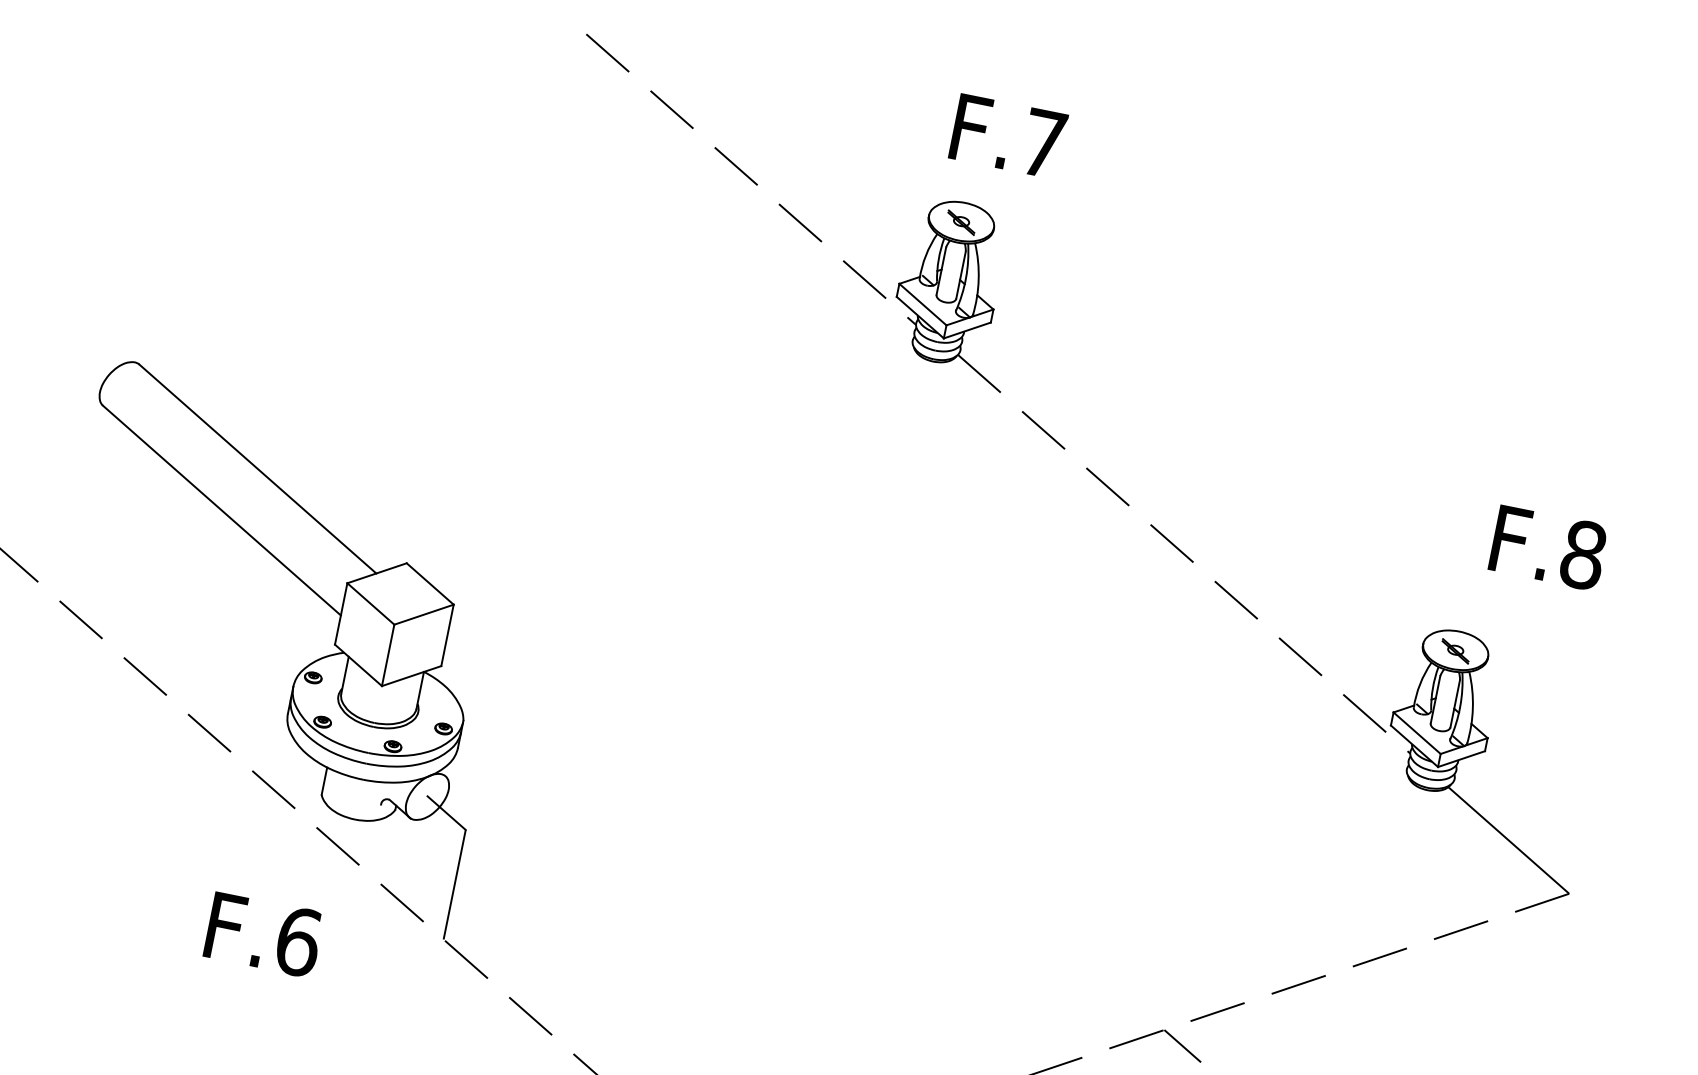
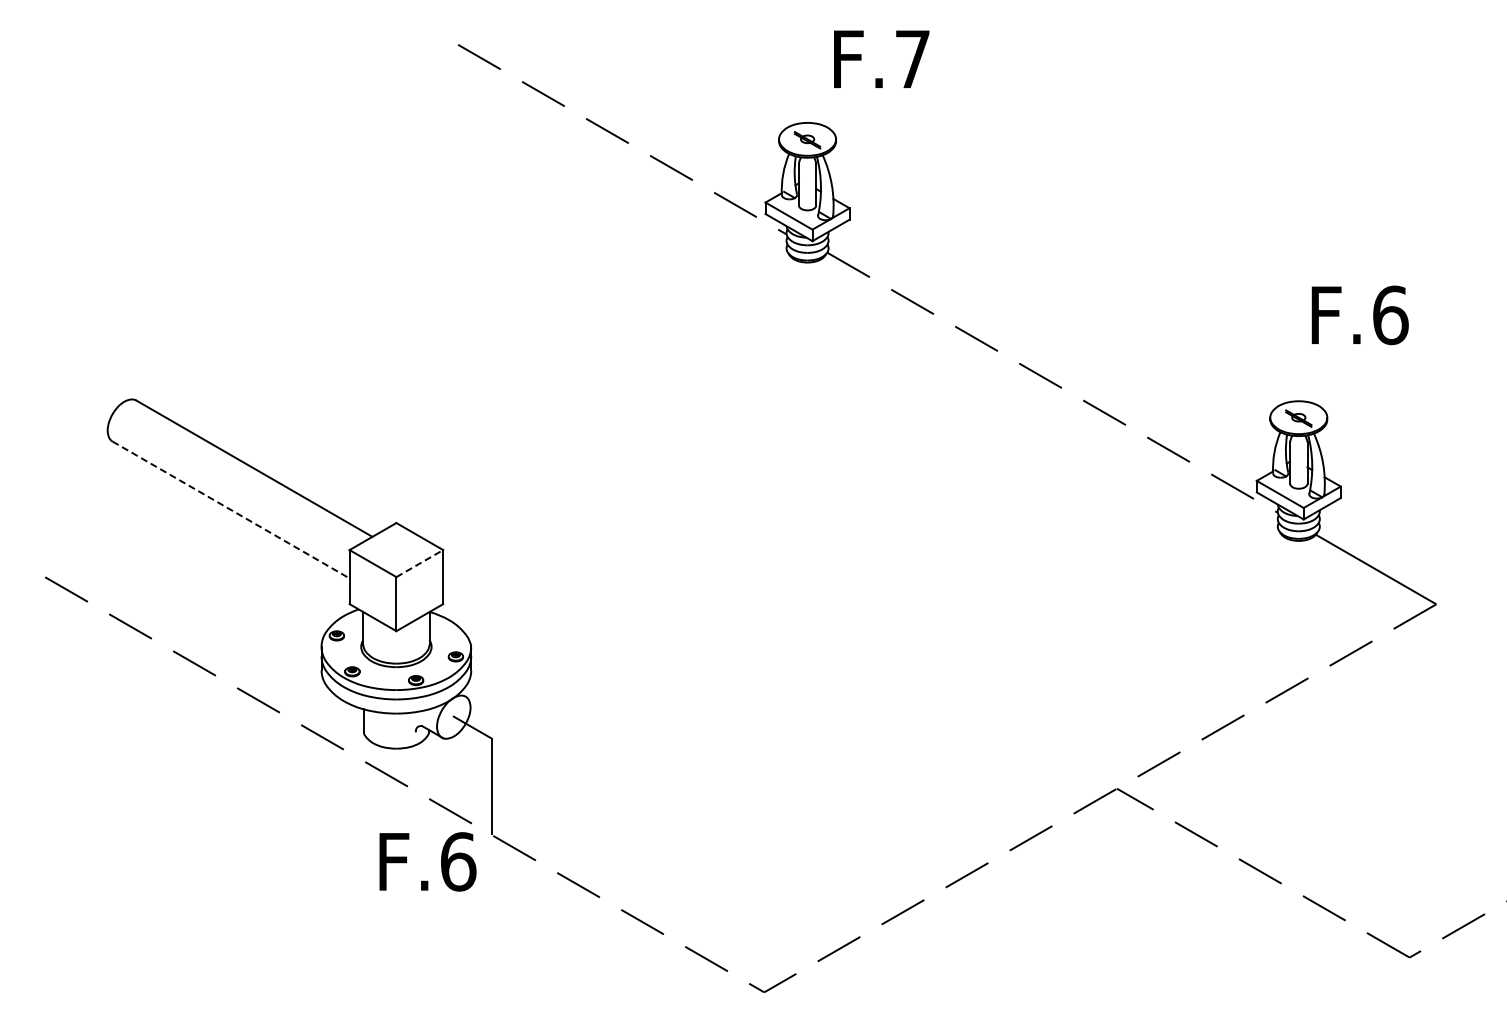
text: (1008, 135) -> (881, 58), moved
line: (222, 511) -> (231, 510), solid -> dashed
text: (1583, 555) -> (1390, 315), F.8 -> F.6
line: (424, 614) -> (420, 563), solid -> dashed
text: (263, 934) -> (427, 861), moved

